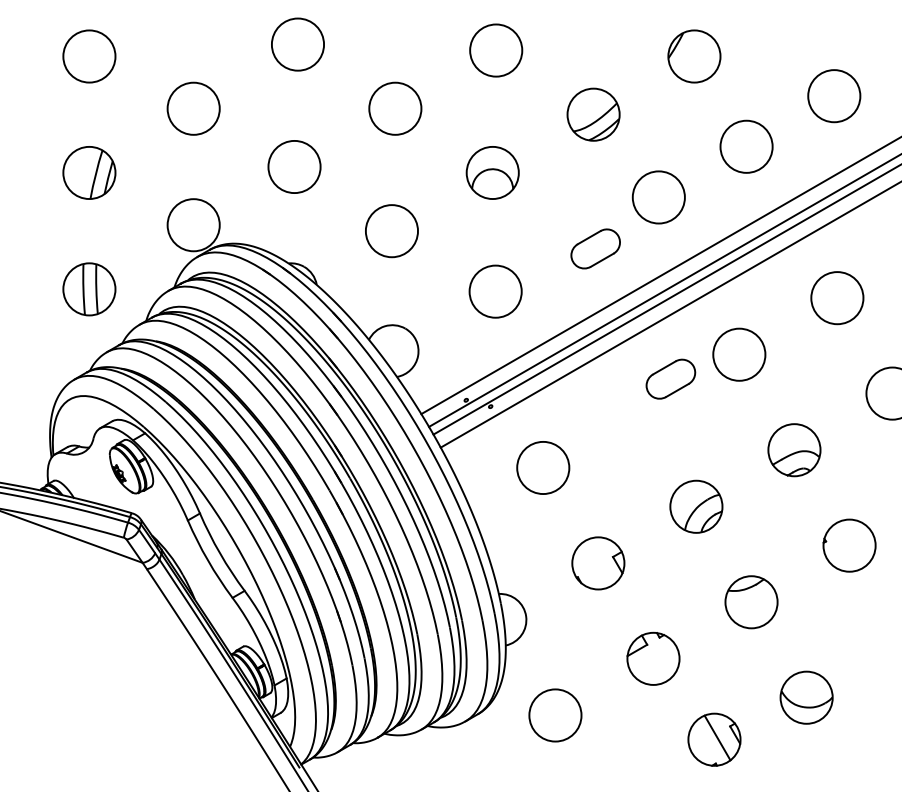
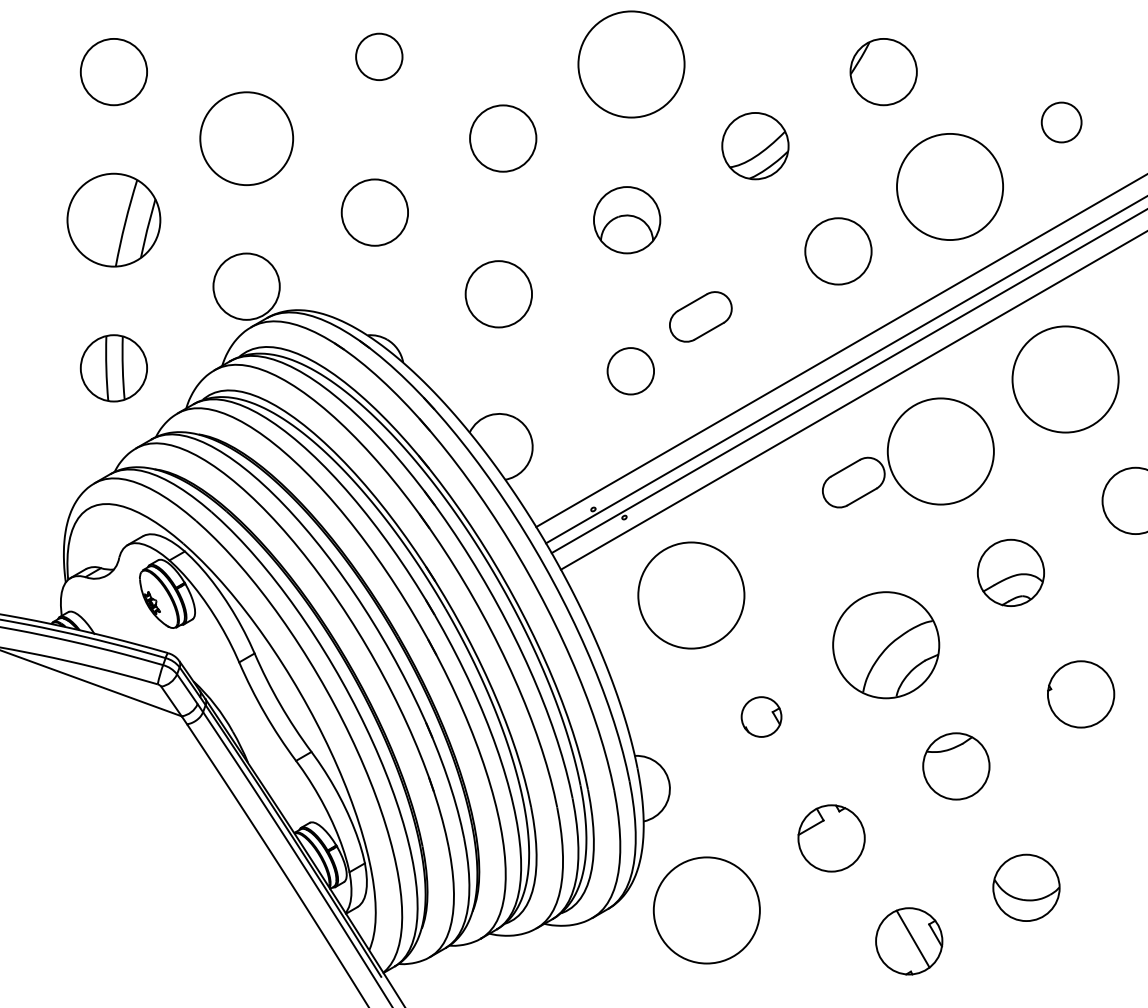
circle: (297, 44) -> (378, 56), size x0.7
circle: (496, 50) -> (631, 64), size x1.6
circle: (834, 96) -> (1061, 122), size x0.6
circle: (193, 108) -> (246, 138), size x1.4
circle: (746, 146) -> (949, 186), size x1.6
part: (89, 172) -> (114, 219), size x1.4
part: (595, 248) -> (700, 316), moved
circle: (495, 291) -> (630, 371), size x0.7
circle: (837, 298) -> (1065, 379), size x1.6
circle: (739, 354) -> (941, 451), size x1.6
circle: (543, 467) -> (691, 594), size x1.6
part: (696, 506) -> (886, 644), size x1.6
part: (598, 563) -> (761, 717), size x0.6
circle: (555, 715) -> (706, 910), size x1.6

